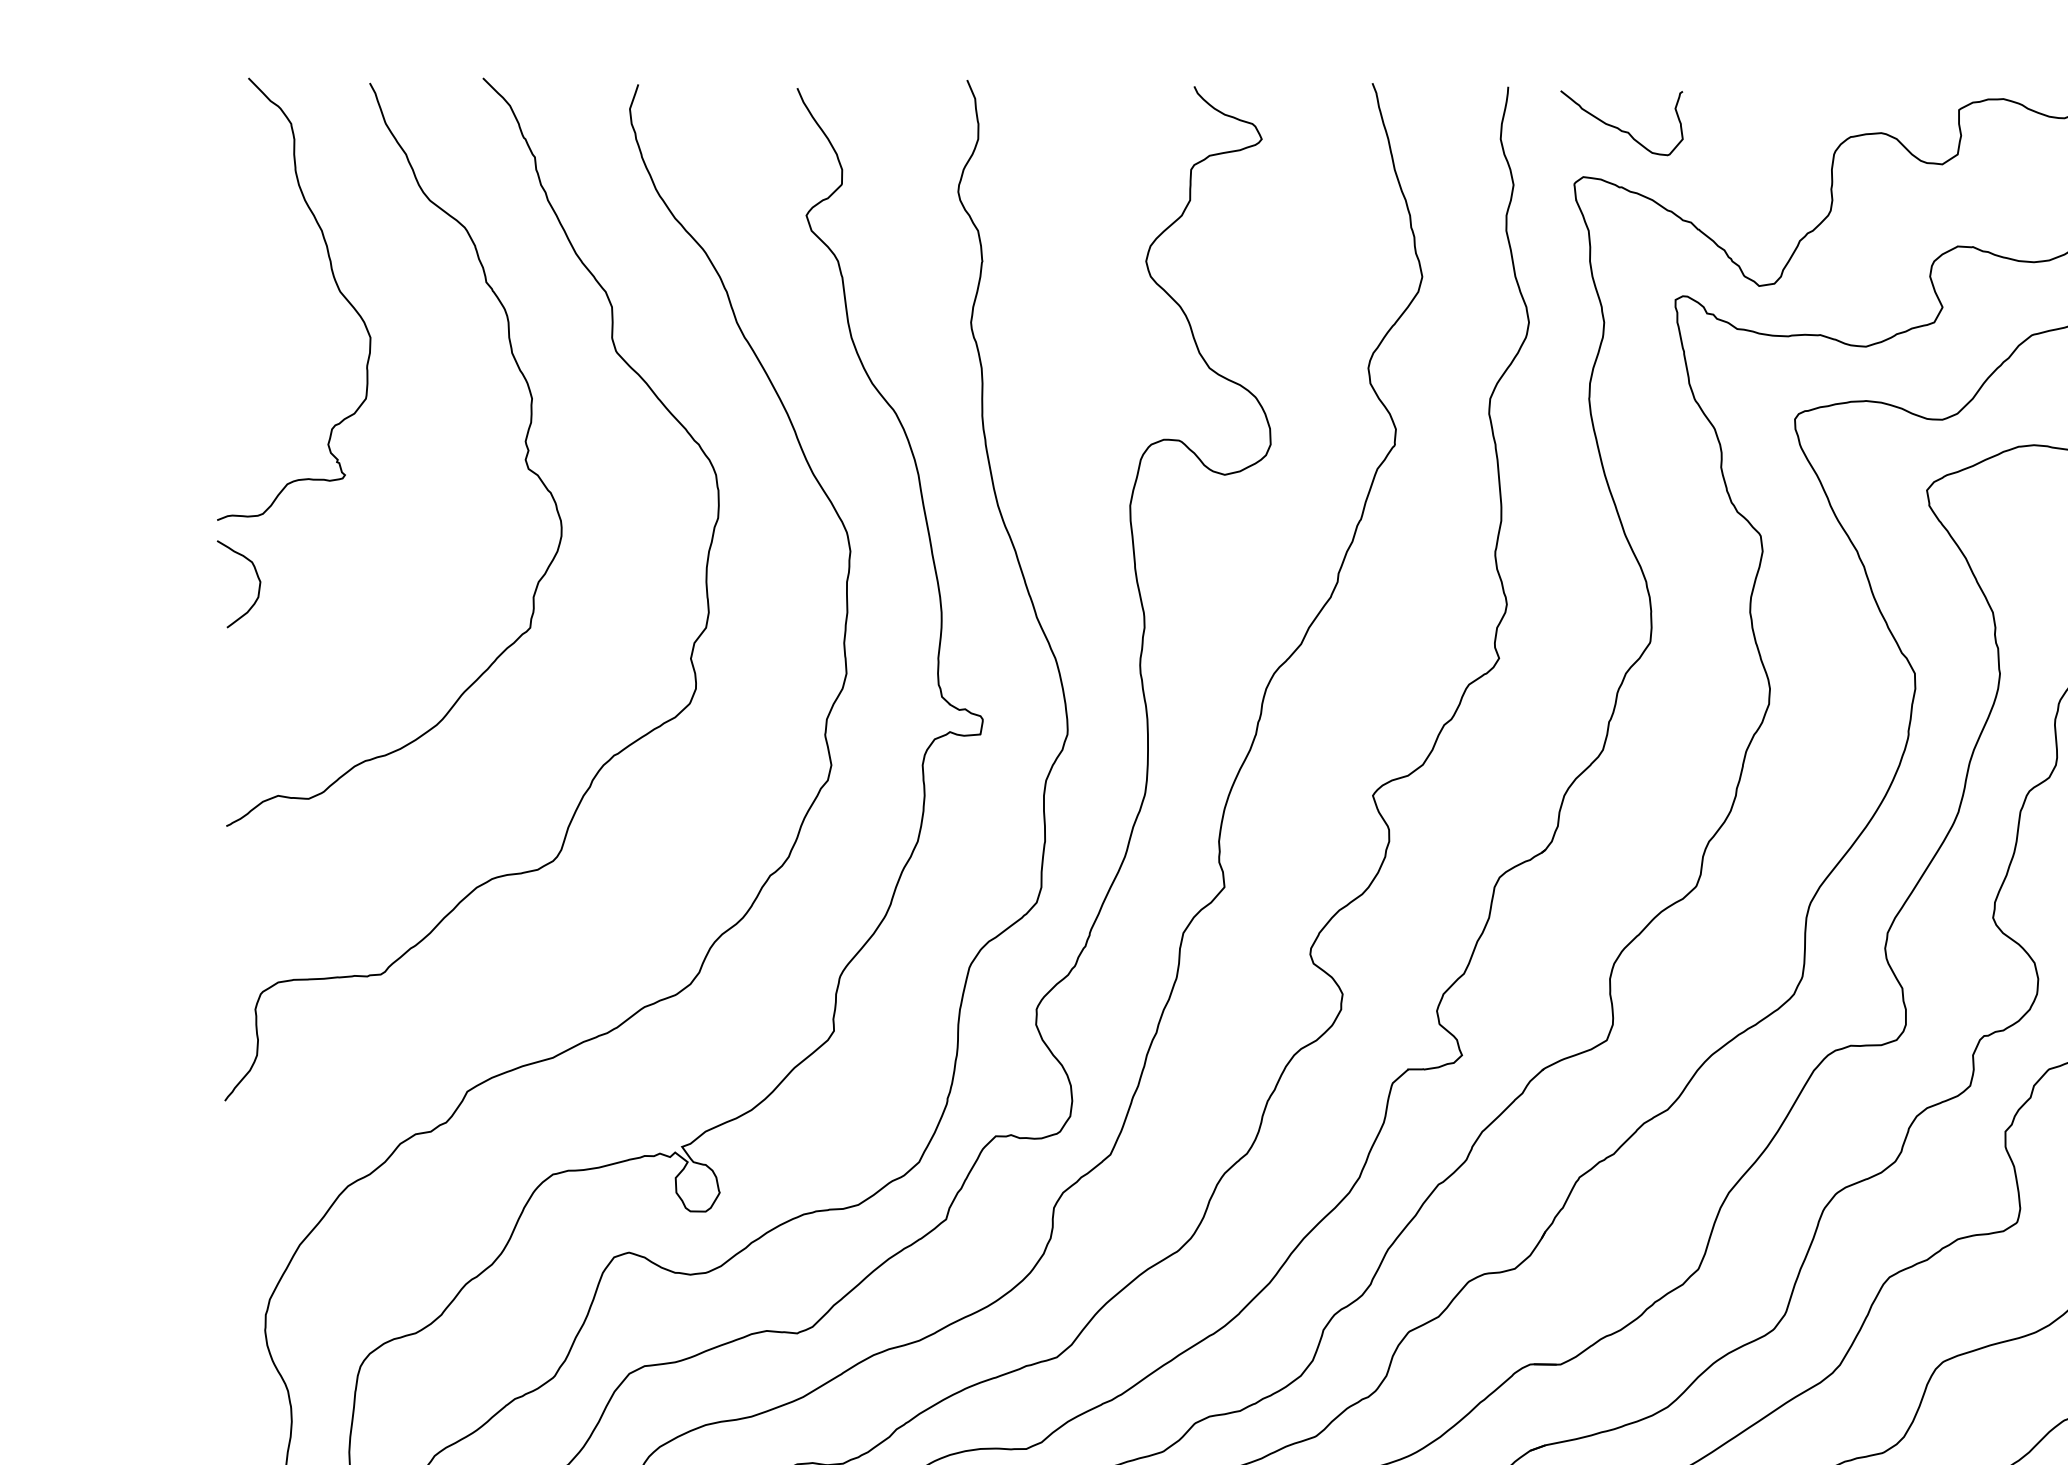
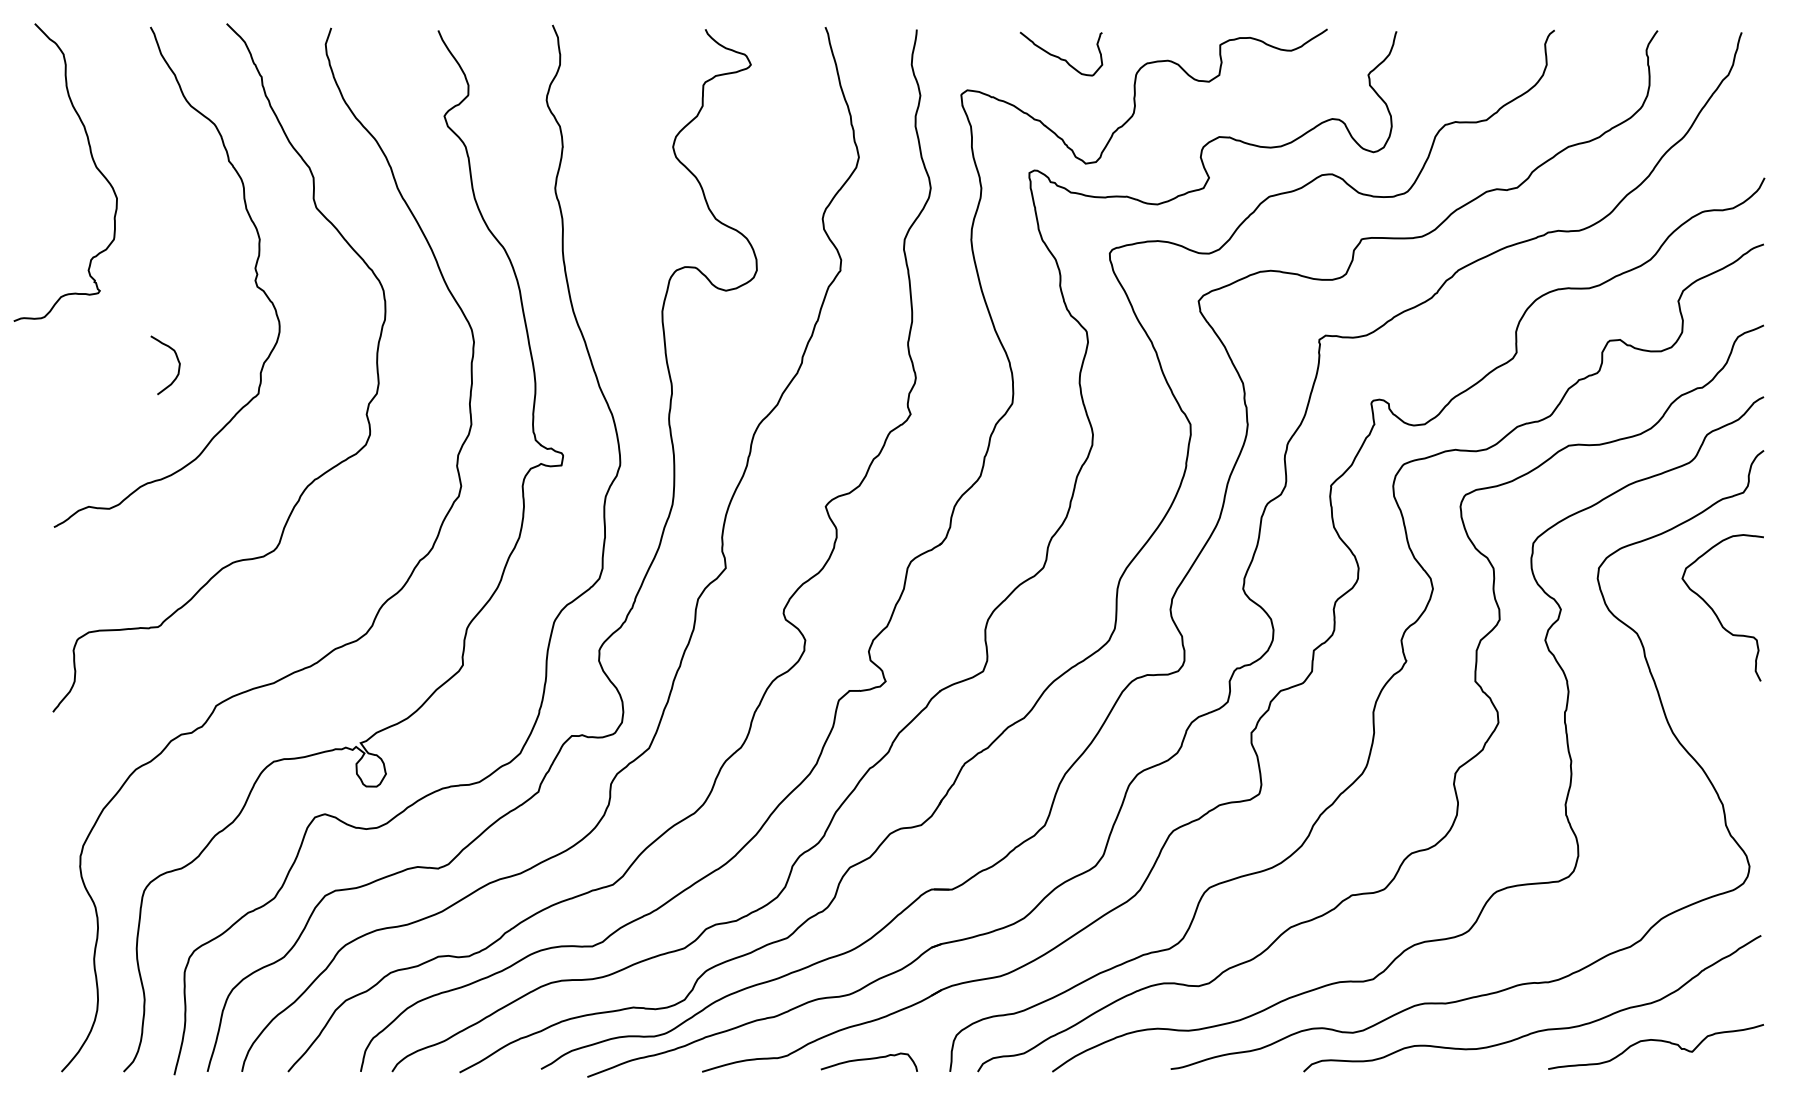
curve: (1620, 128) -> (1060, 57), moved
curve: (335, 285) -> (93, 163), moved
curve: (256, 578) -> (177, 361), moved

